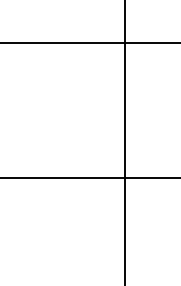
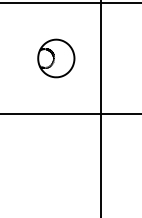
part: (70, 110) -> (56, 58), added

